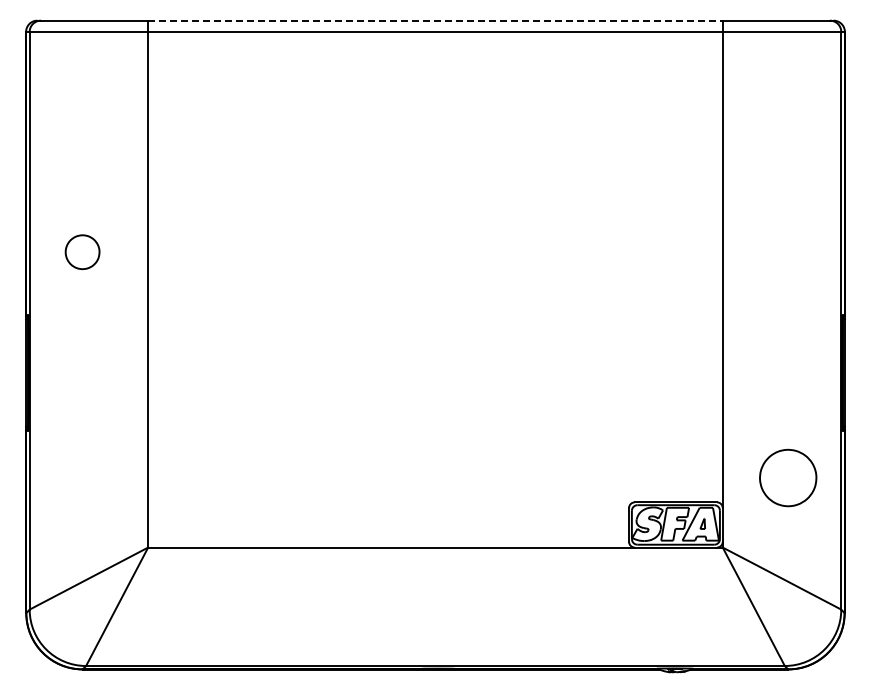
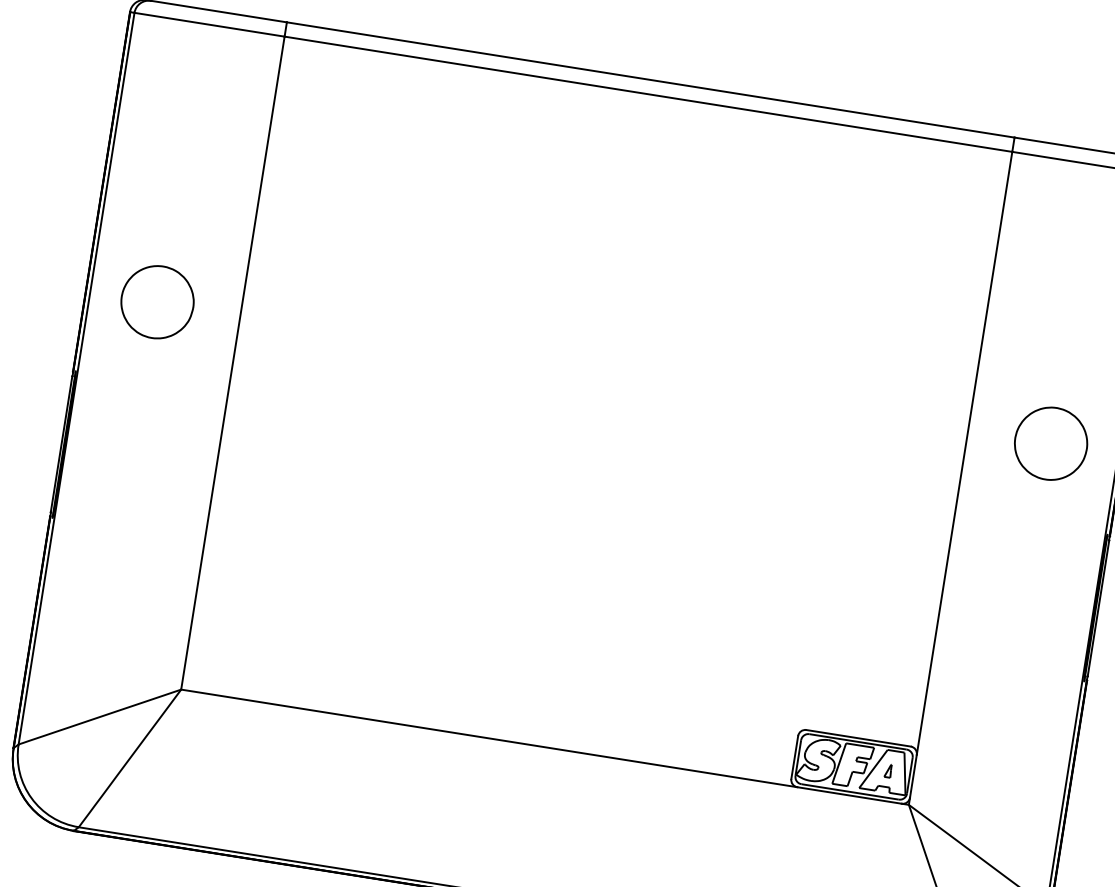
line: (435, 20) -> (650, 79), dashed -> solid
part: (82, 252) -> (157, 302), size x1.67
part: (788, 477) -> (1051, 443), moved

